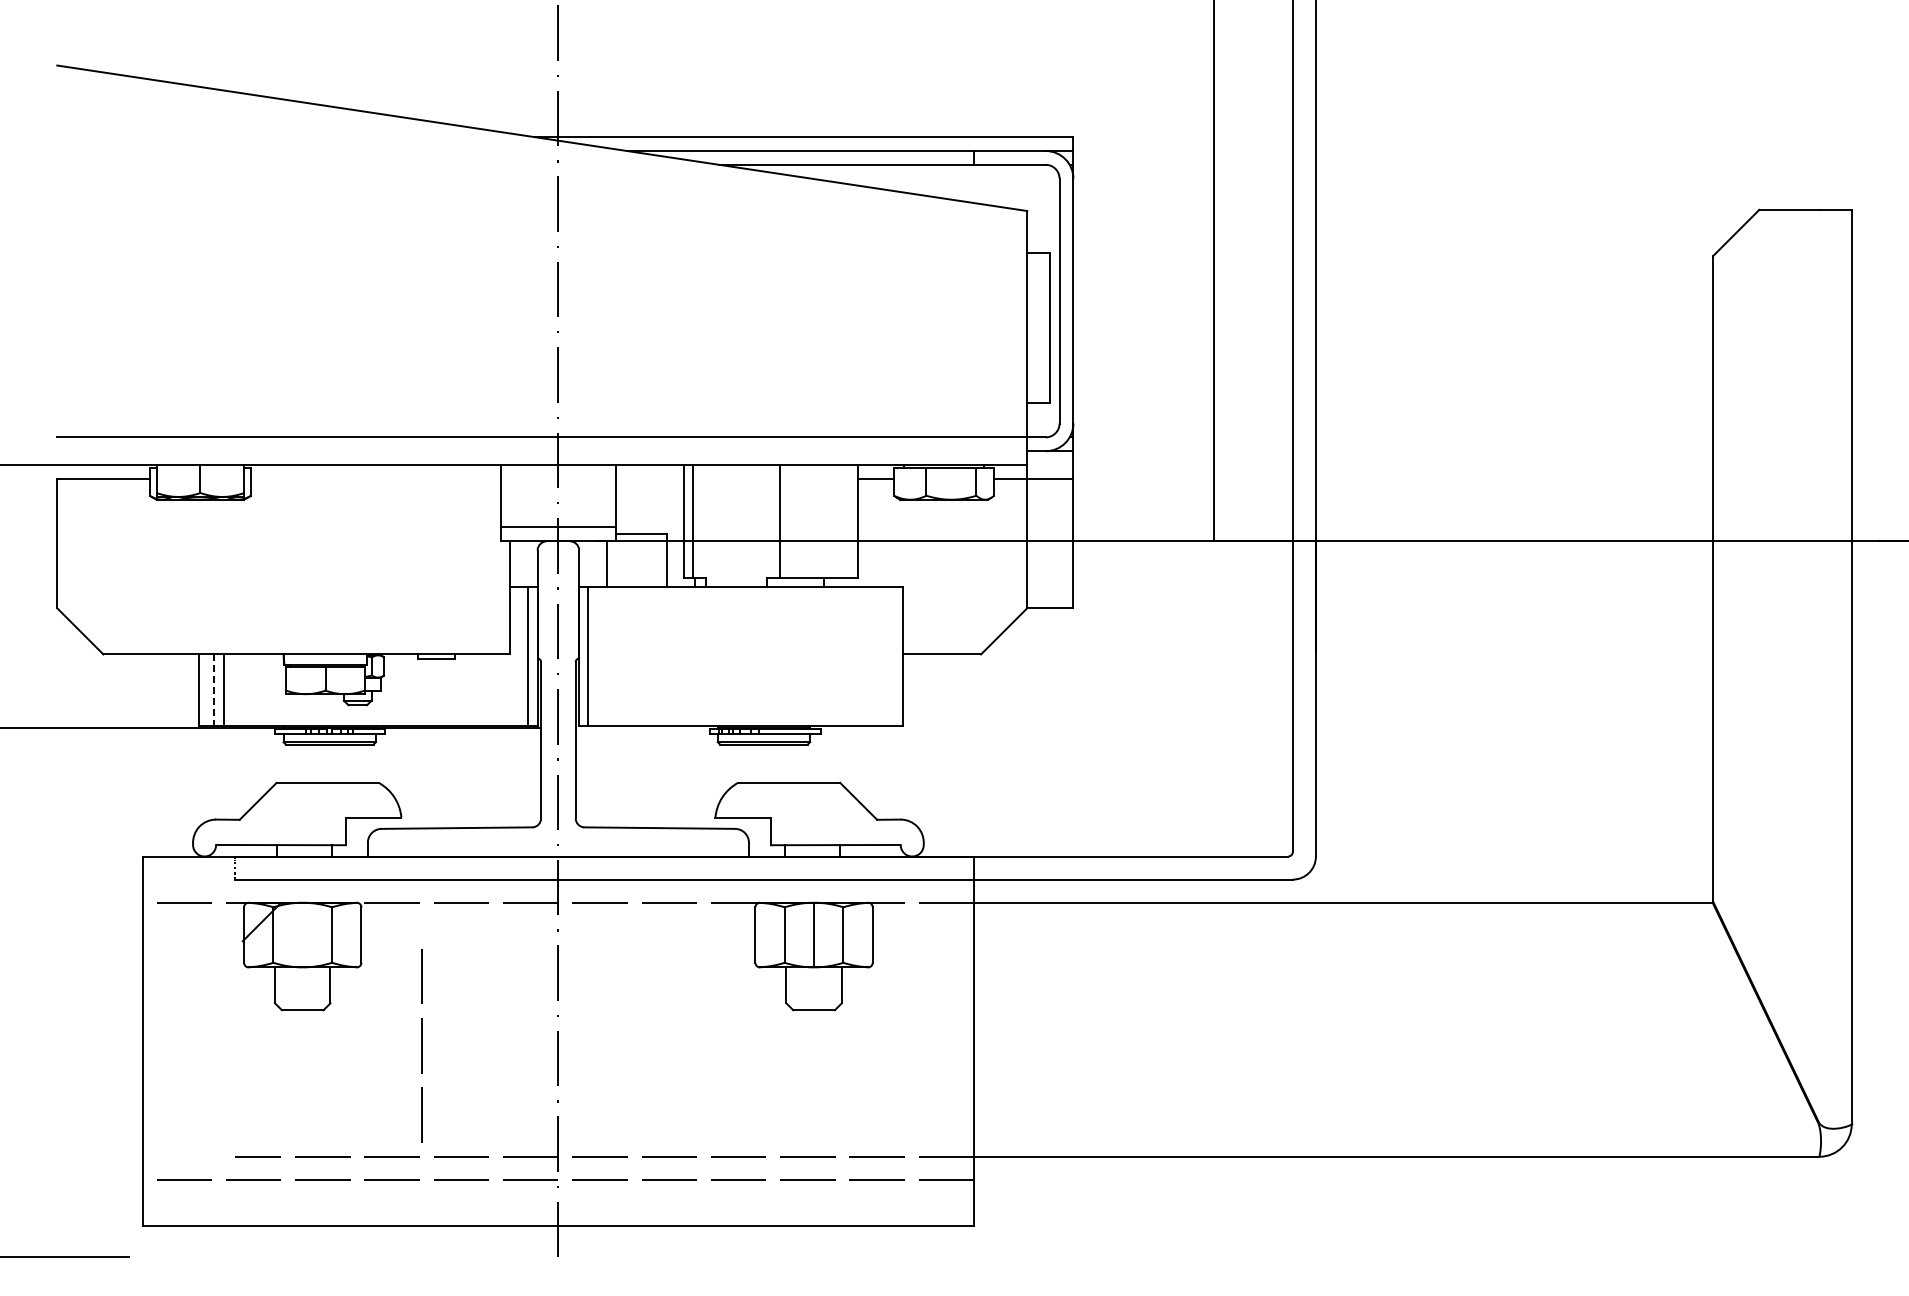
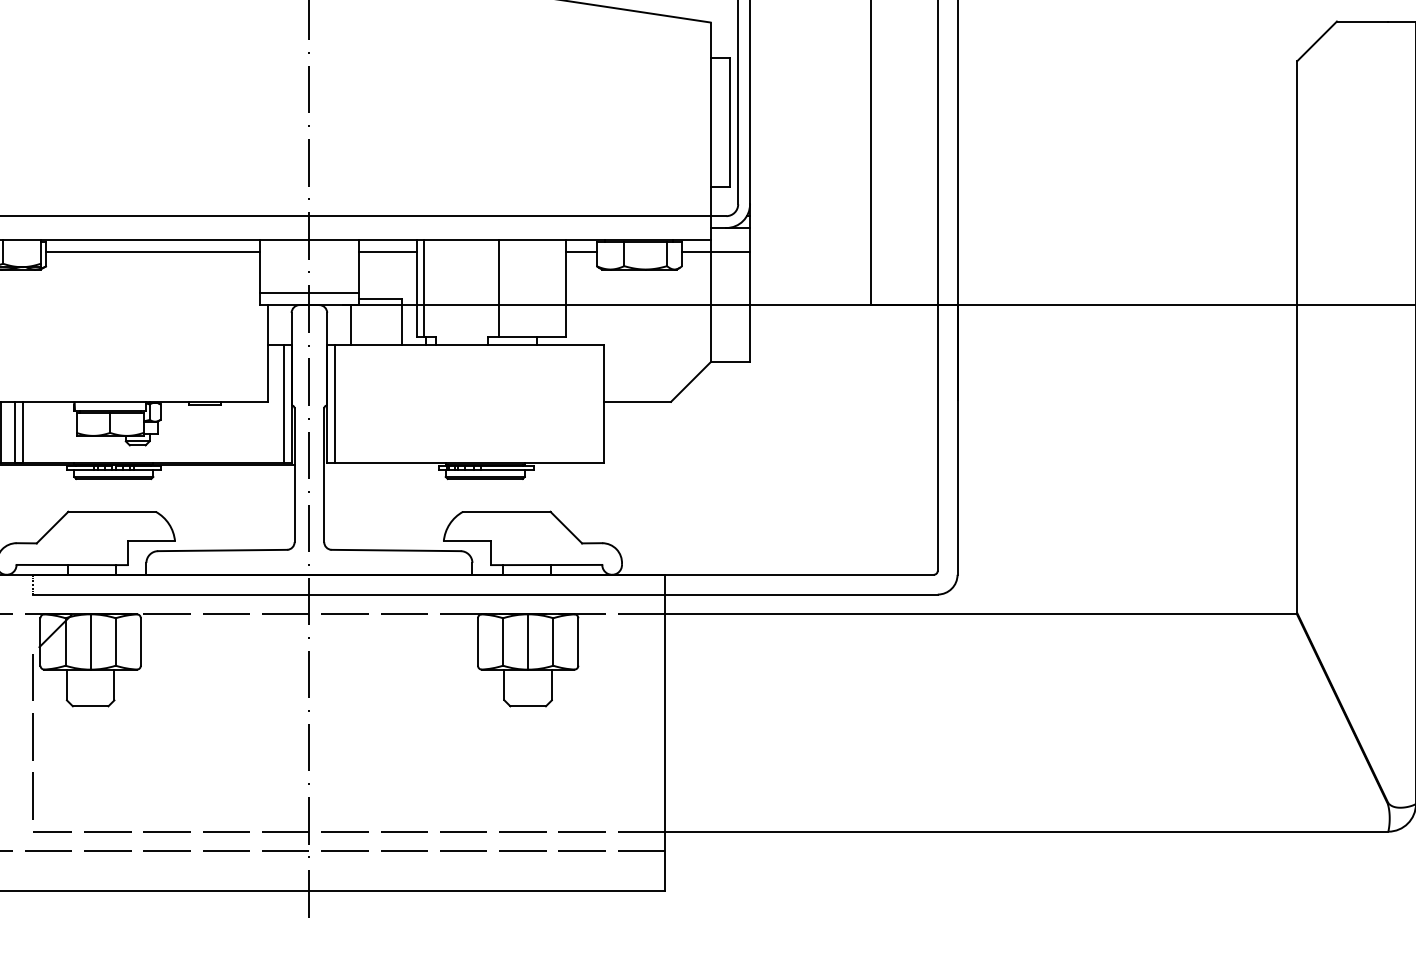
line: (375, 478) -> (152, 251), added
line: (649, 478) -> (387, 251), added
line: (214, 690) -> (15, 432), dashed -> solid
line: (302, 934) -> (90, 641), added
line: (421, 1045) -> (32, 736), moved

